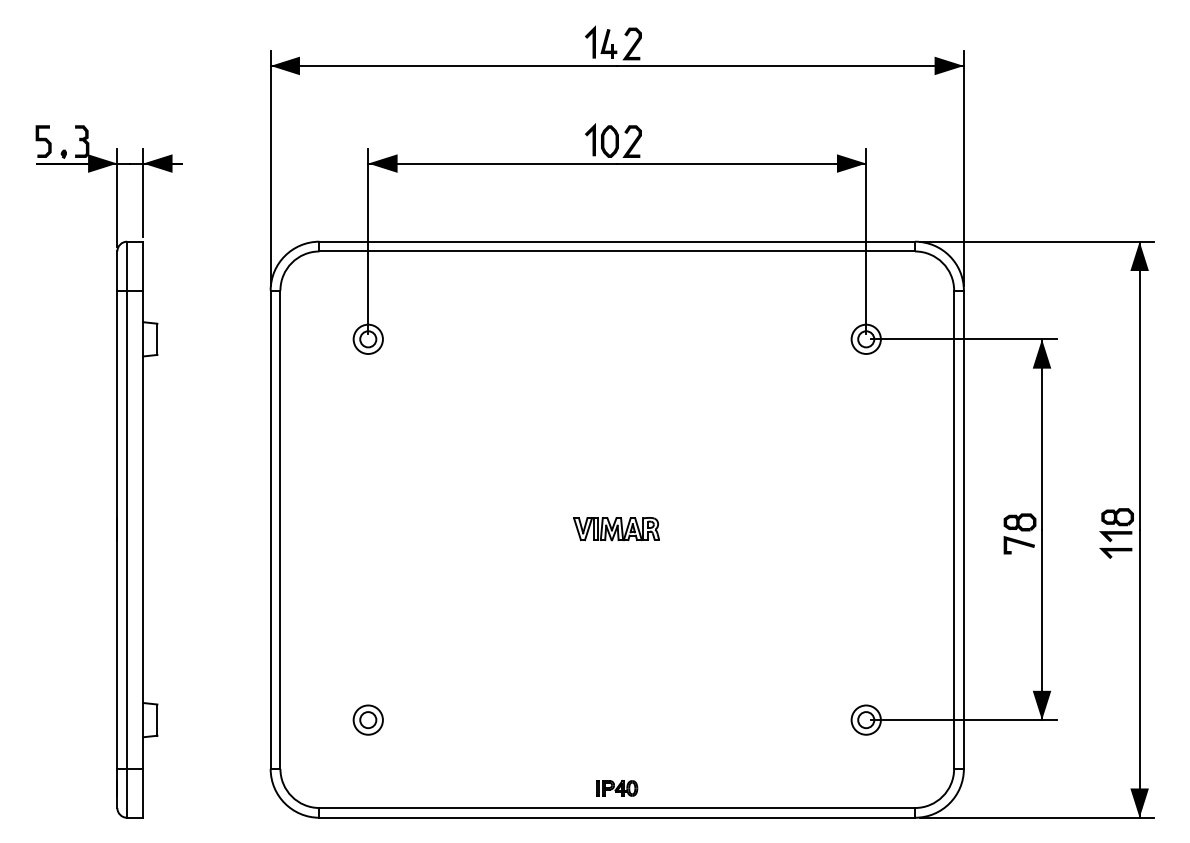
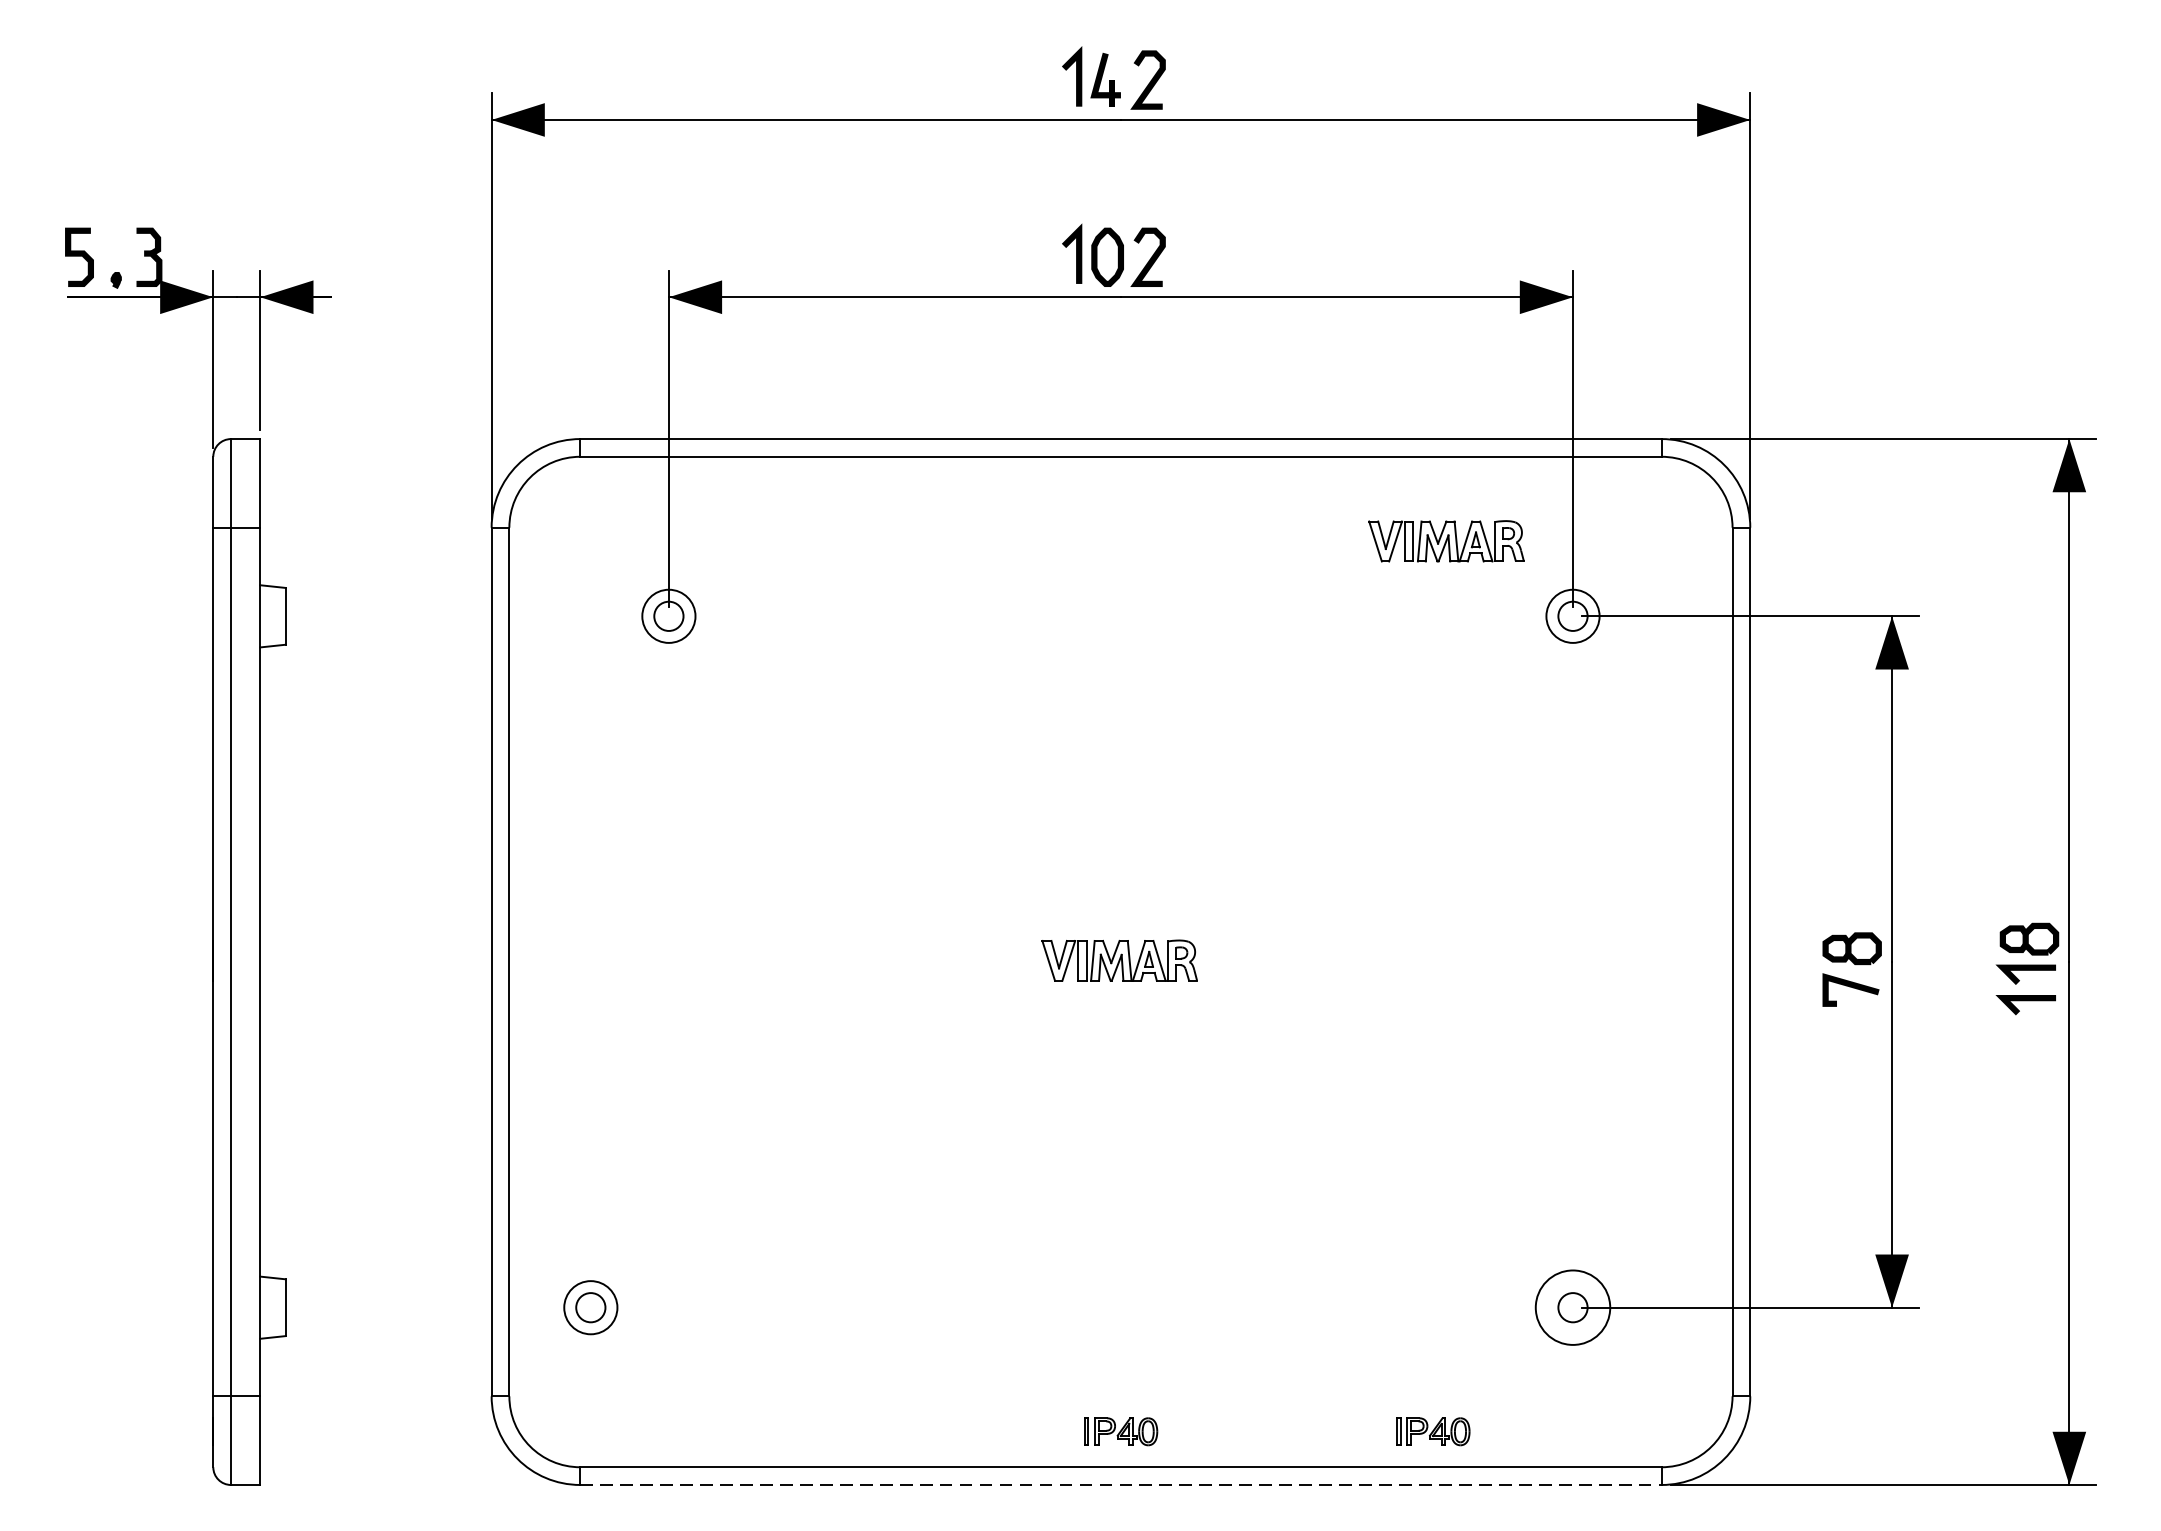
part: (796, 298) -> (1446, 542), added
part: (367, 719) -> (589, 1306), moved
circle: (865, 719) -> (1571, 1306), size x1.4
part: (789, 788) -> (1433, 1431), added
line: (617, 817) -> (1121, 1484), solid -> dashed

